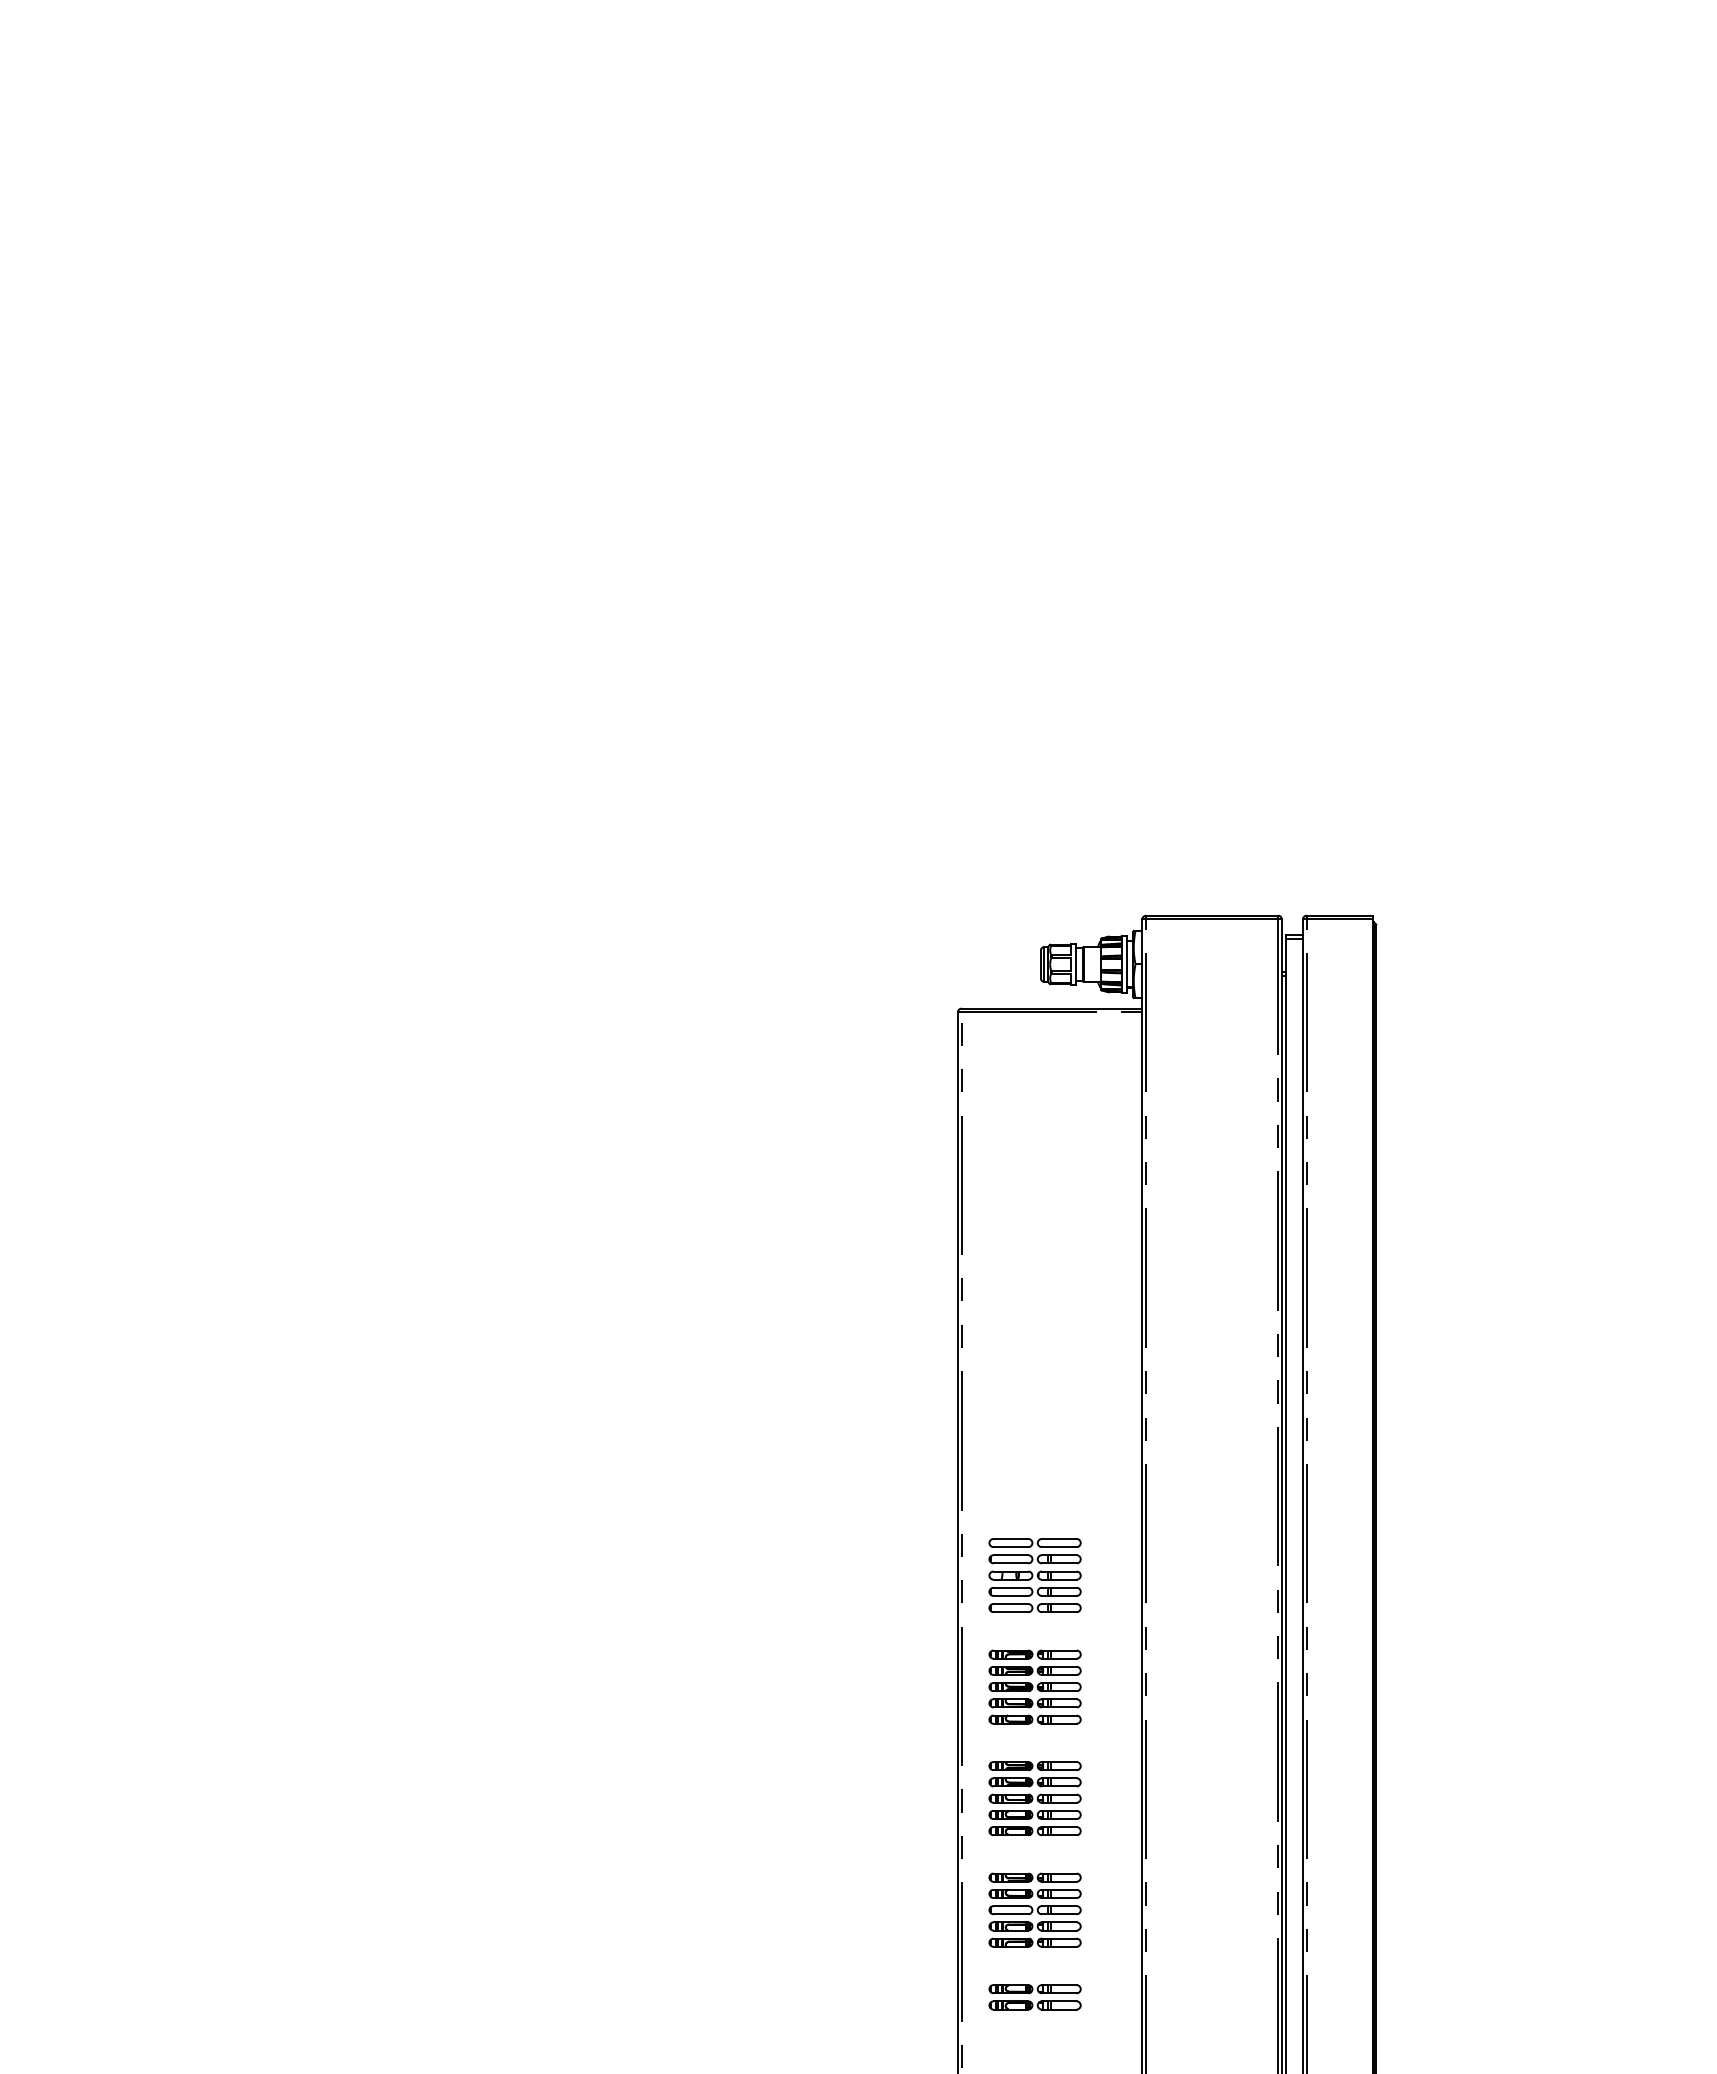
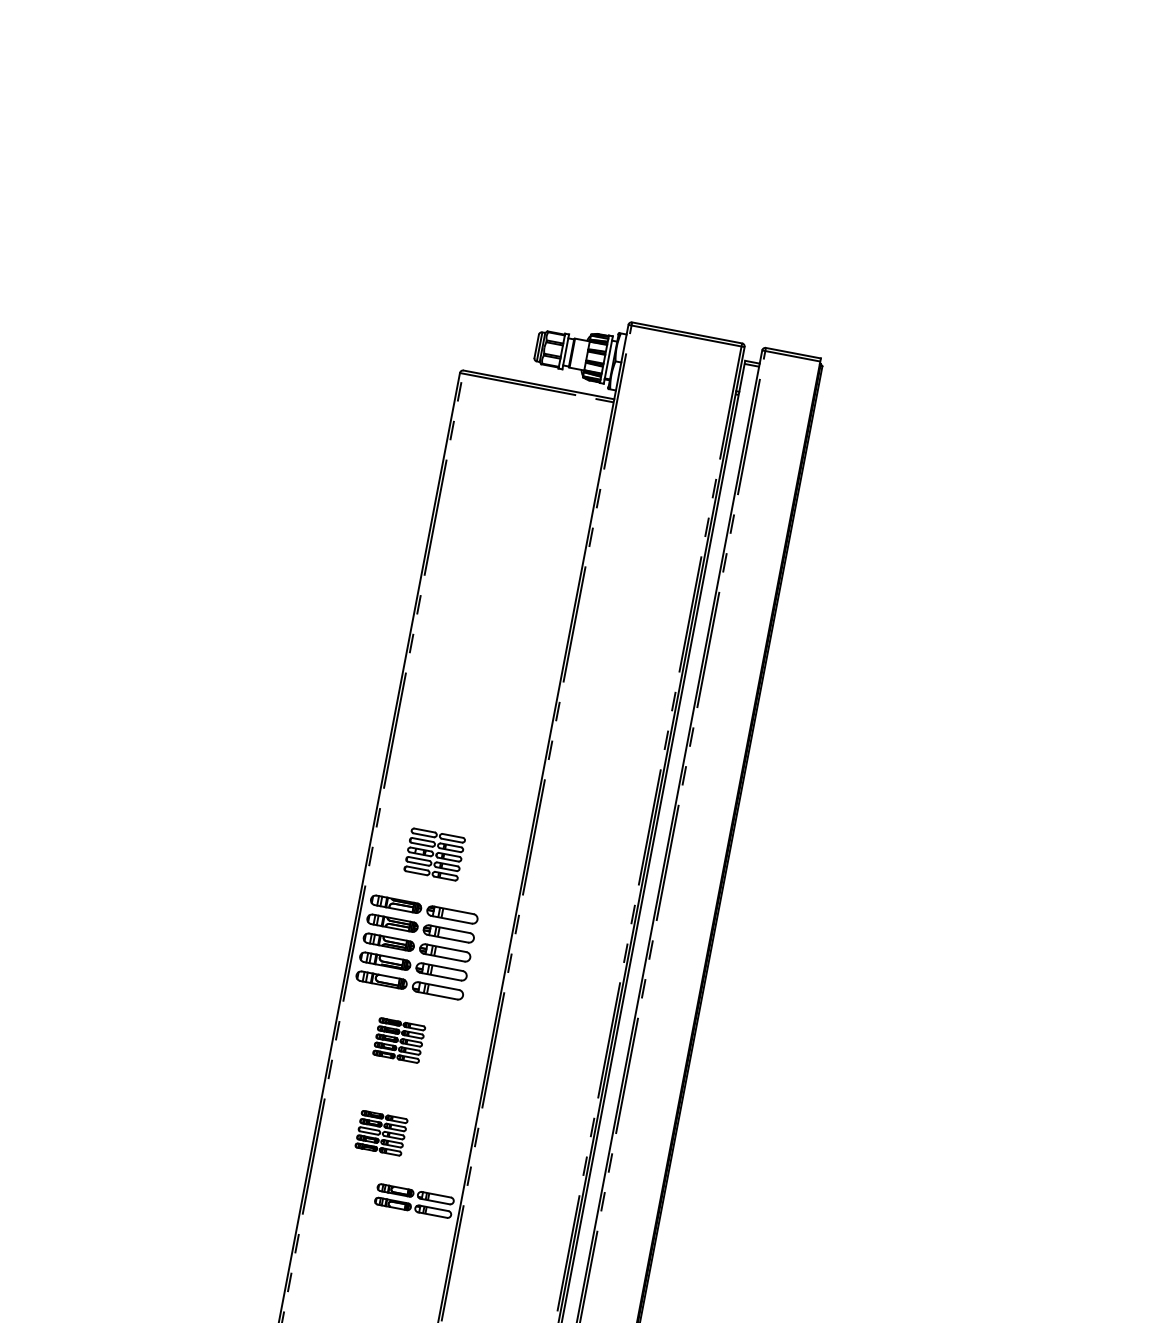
part: (1034, 1575) -> (434, 854), size x0.7
part: (1034, 1686) -> (416, 946), size x1.4
part: (1034, 1798) -> (398, 1040), size x0.6
part: (1034, 1909) -> (381, 1132), size x0.6
part: (1034, 1997) -> (413, 1201), moved

